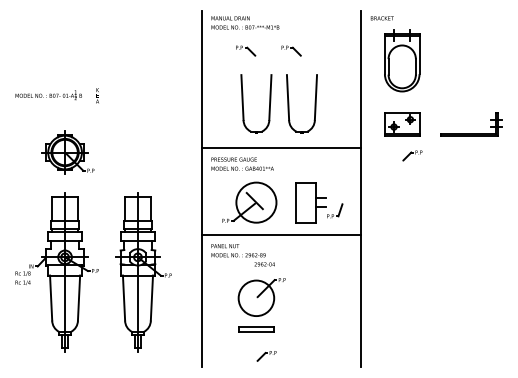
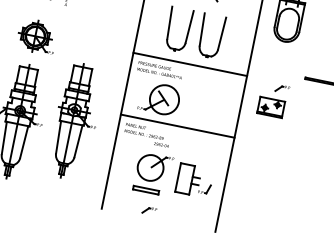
part: (402, 124) -> (271, 107), moved
part: (319, 202) -> (194, 180), moved
part: (143, 272) -> (76, 121), moved

